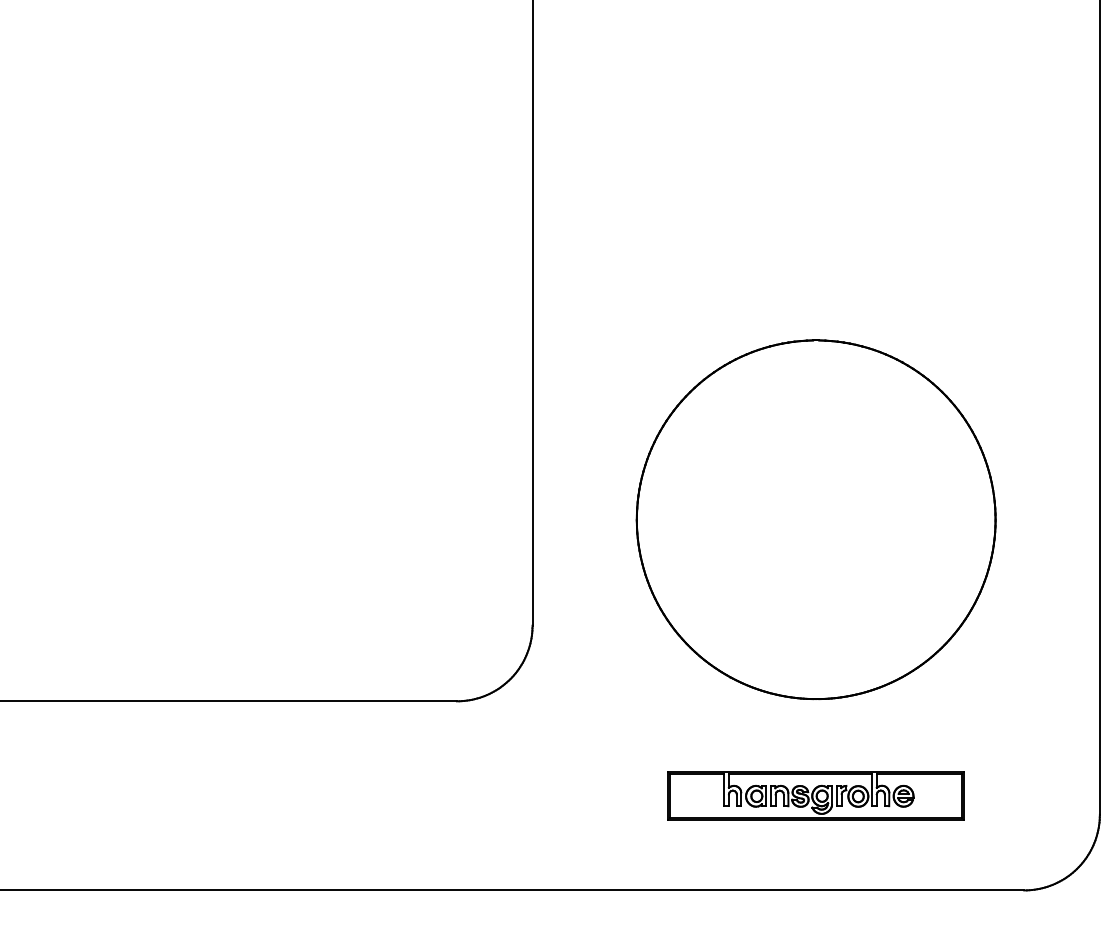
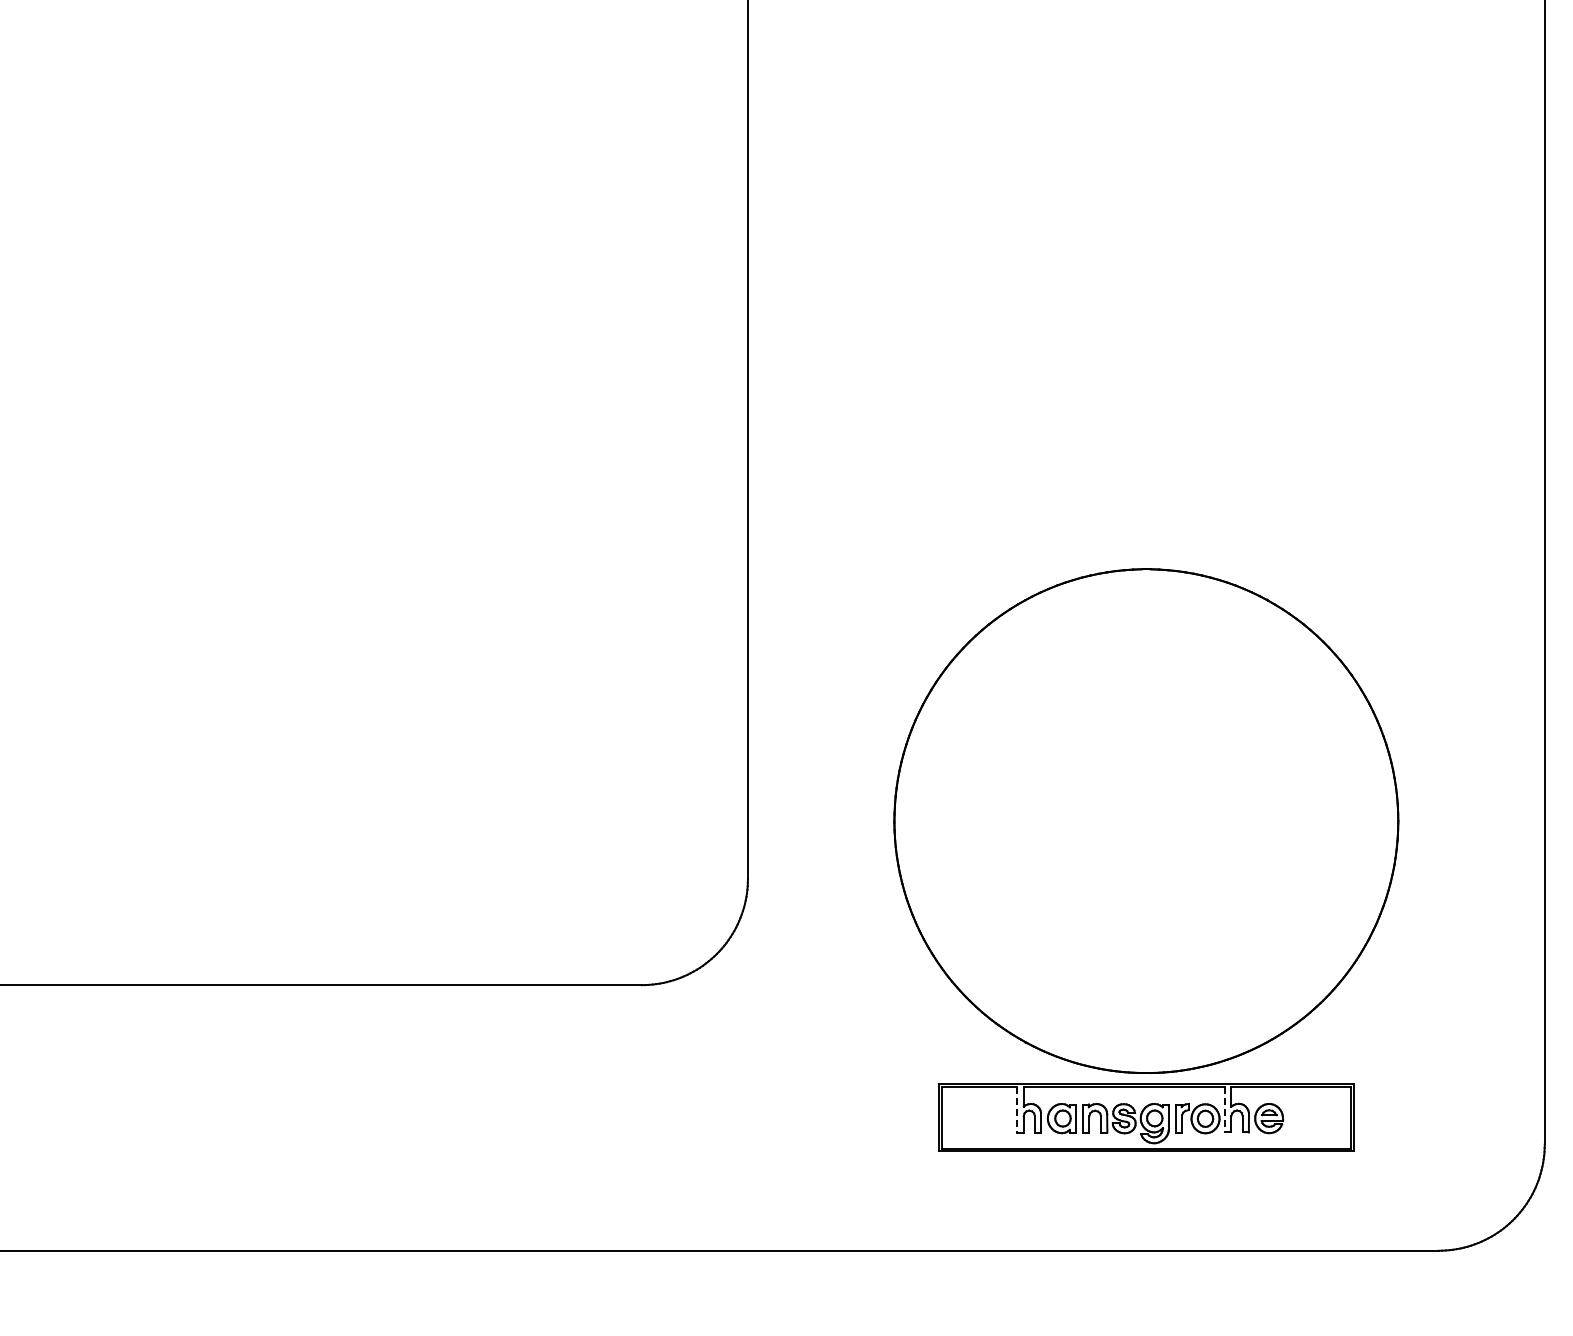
part: (816, 519) -> (1146, 820), moved
line: (724, 789) -> (1017, 1109), solid -> dashed
line: (872, 789) -> (1225, 1109), solid -> dashed

